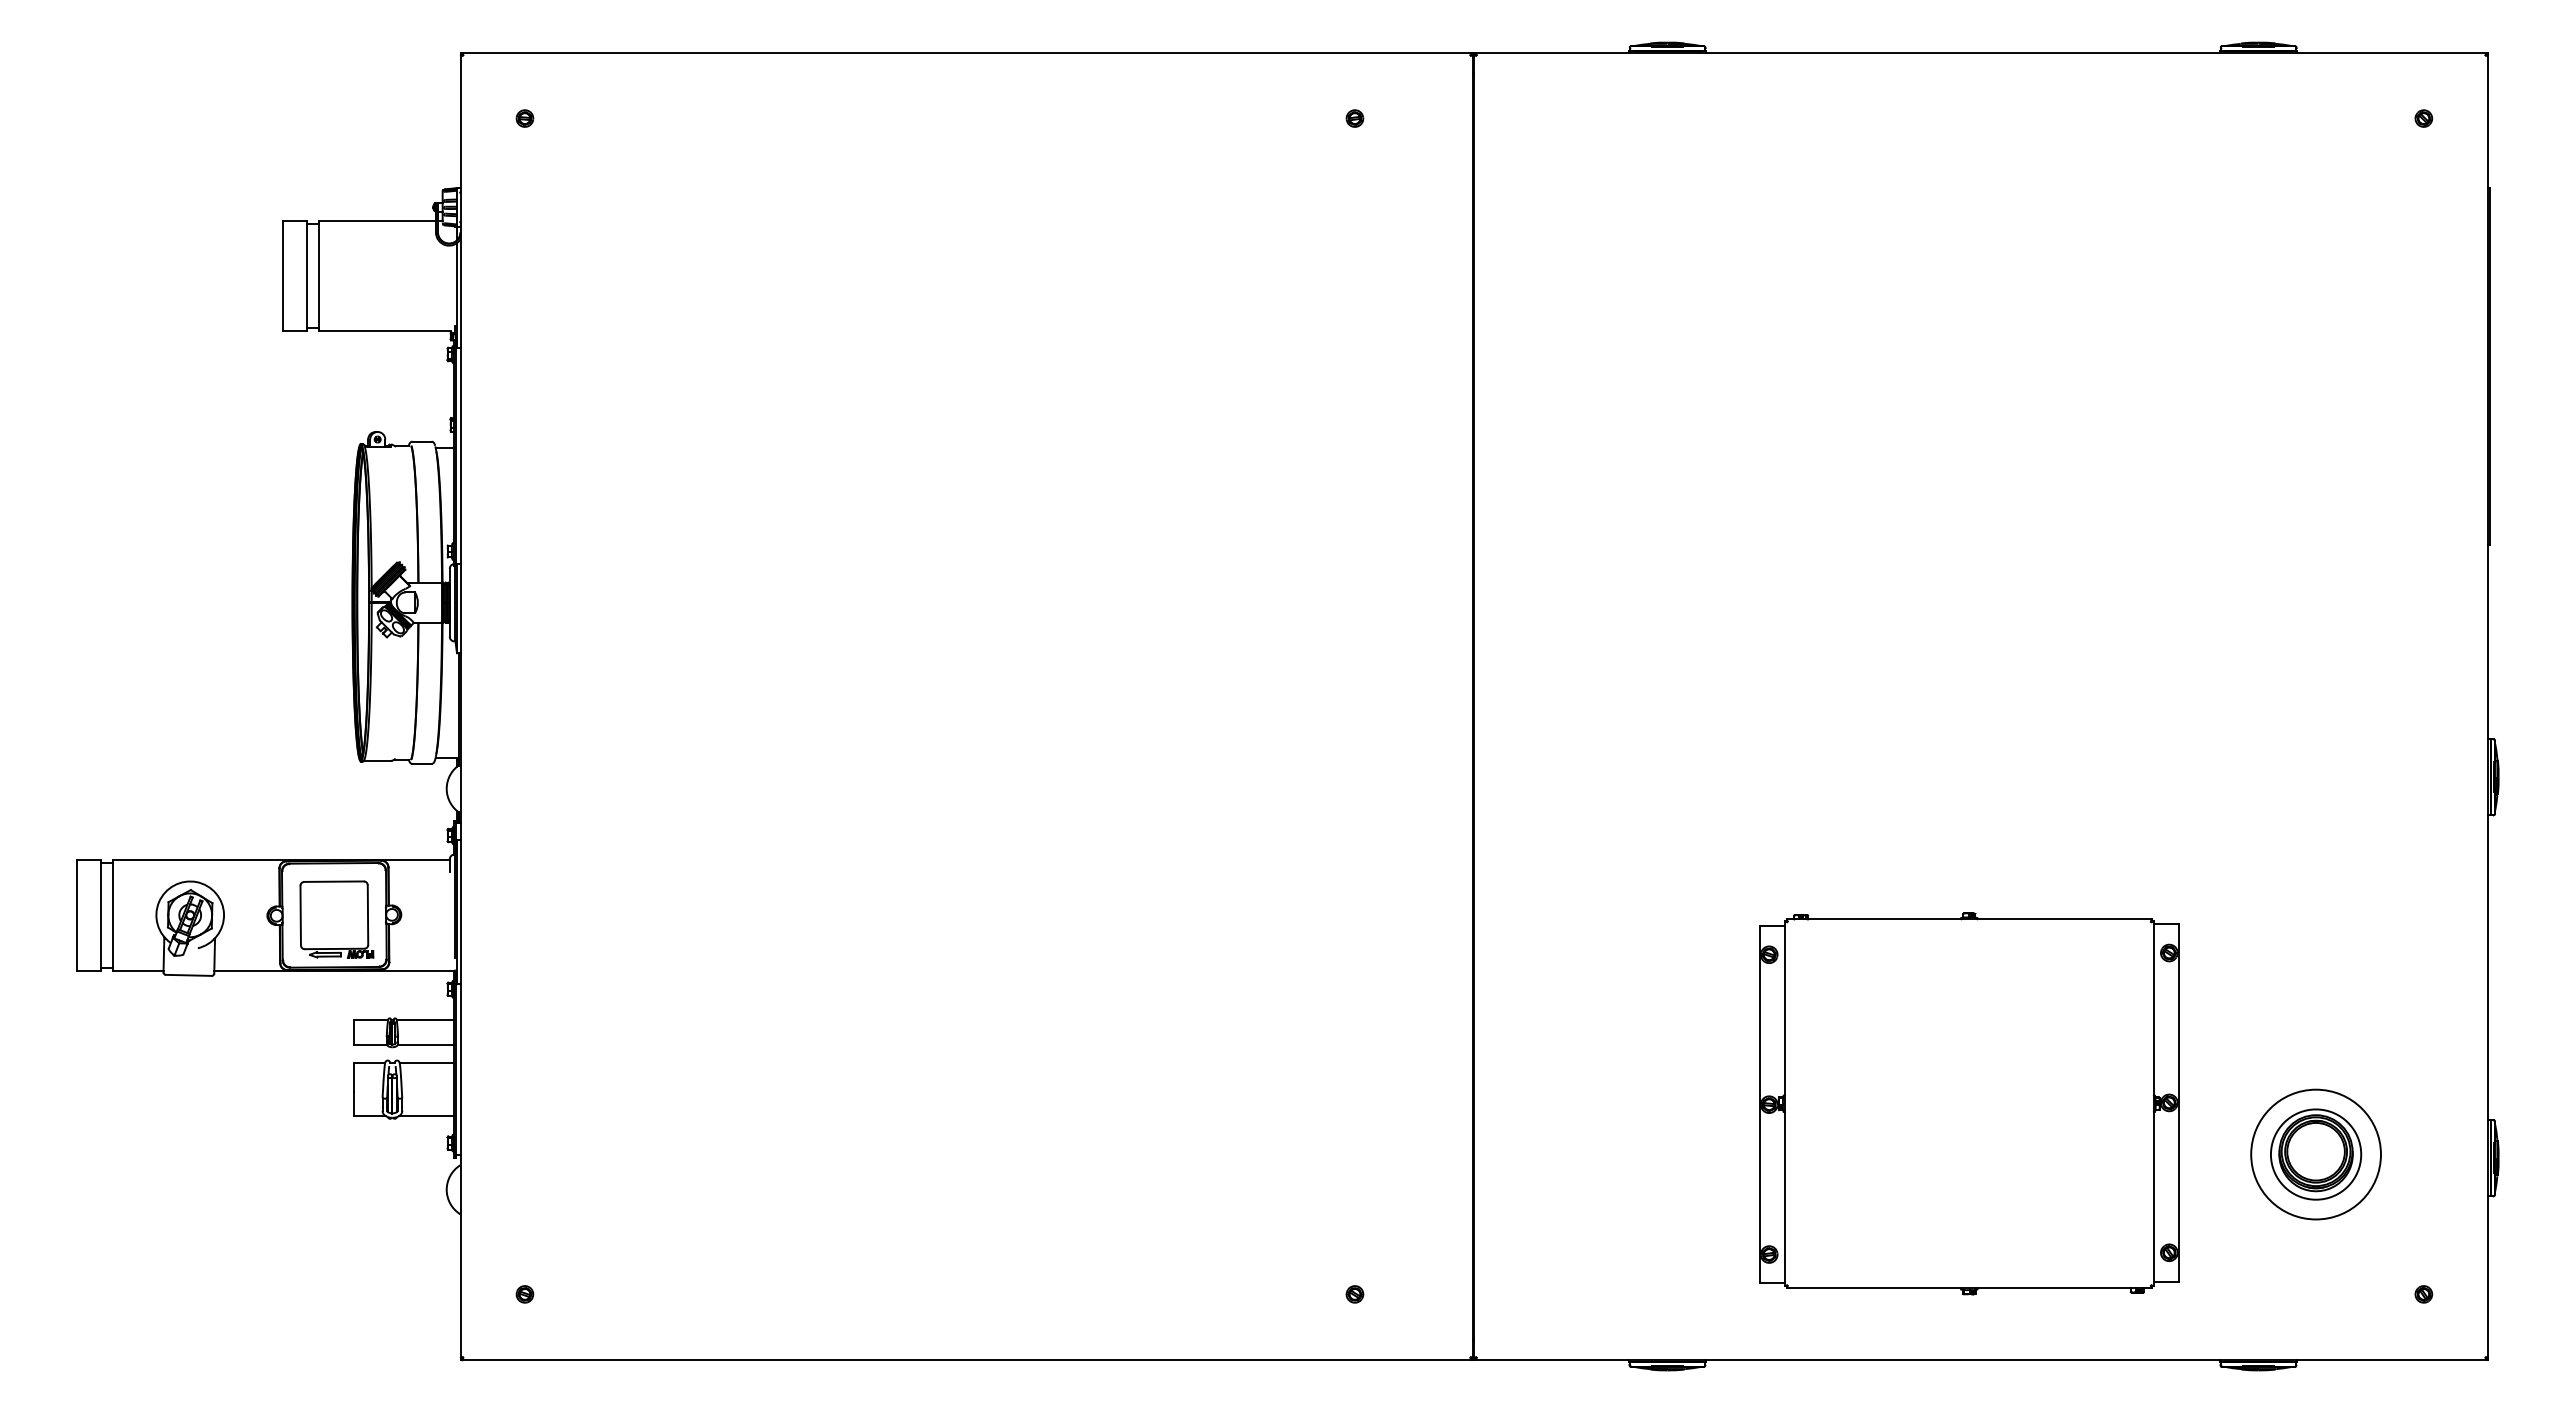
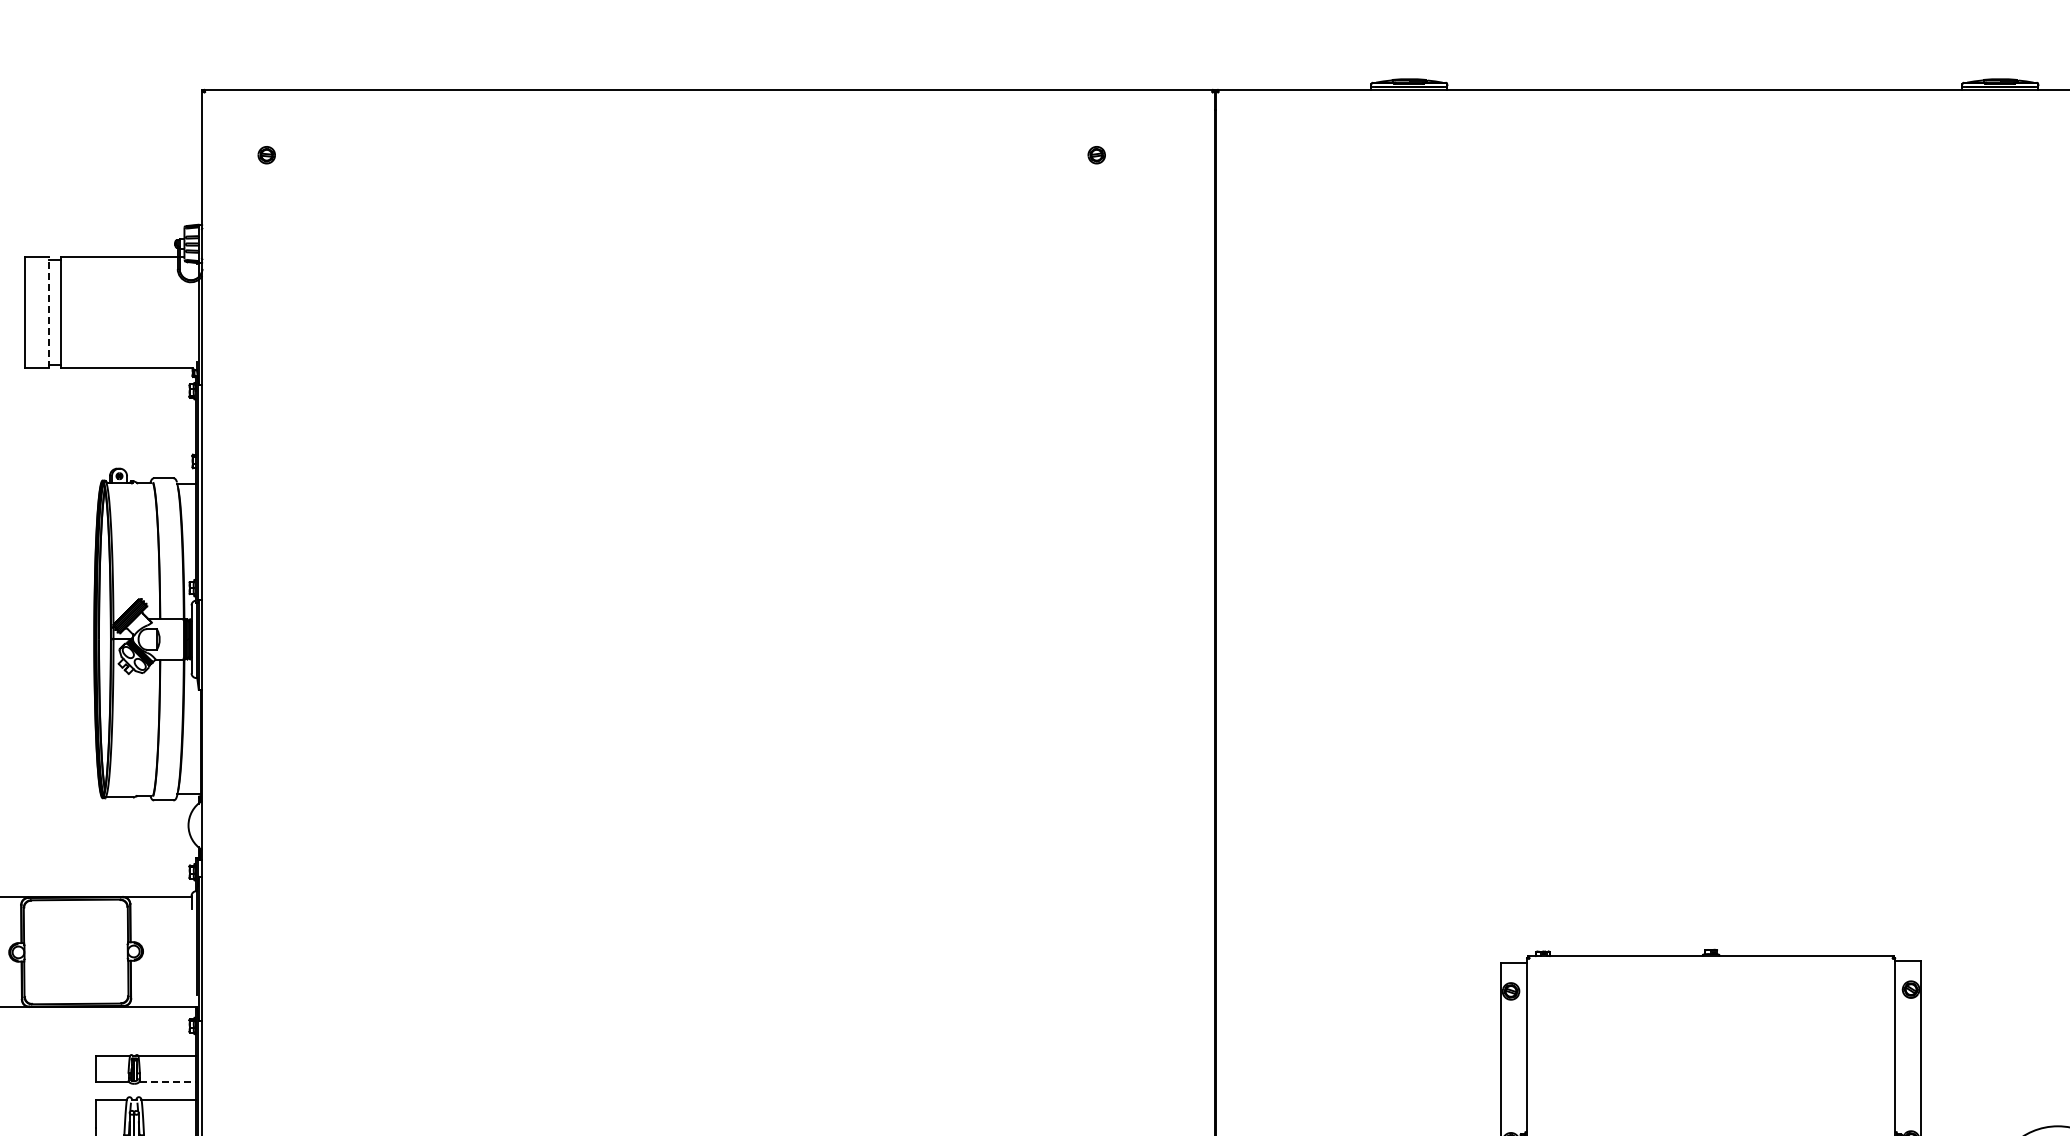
line: (306, 275) -> (48, 312), solid -> dashed
part: (336, 919) -> (78, 956), removed
line: (426, 1045) -> (168, 1082), solid -> dashed

